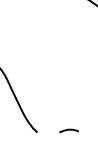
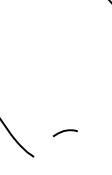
curve: (68, 130) -> (64, 132), moved

